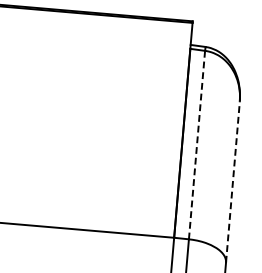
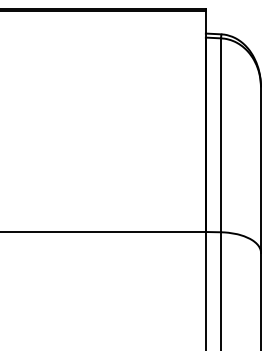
line: (197, 145) -> (221, 135), dashed -> solid
line: (233, 182) -> (261, 170), dashed -> solid

